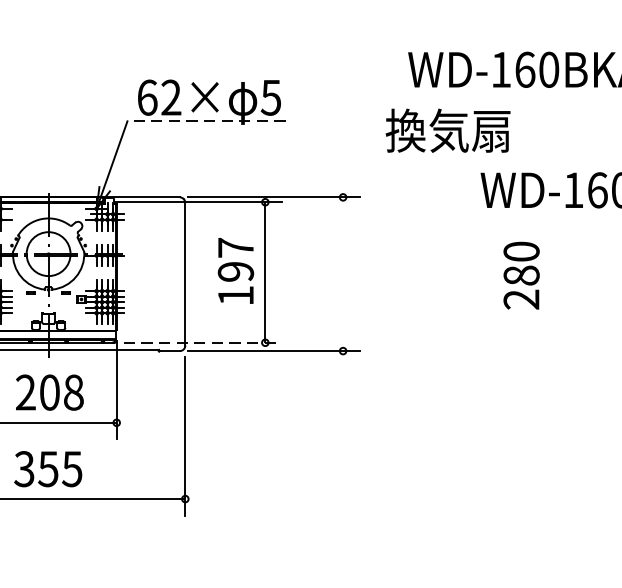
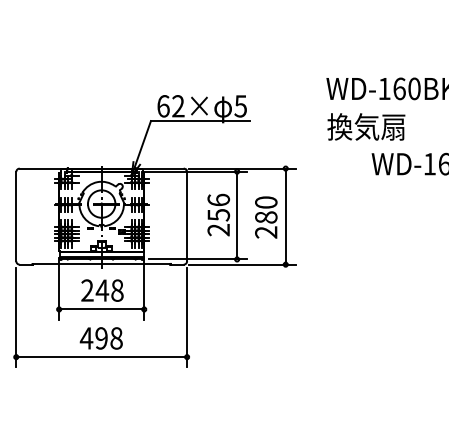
line: (205, 122) -> (199, 121), dashed -> solid
text: (448, 130) -> (366, 126), moved
text: (235, 270) -> (218, 214), 197 -> 256
line: (342, 274) -> (285, 216), added
text: (521, 275) -> (266, 217), moved
line: (203, 342) -> (198, 259), dashed -> solid
text: (49, 392) -> (102, 290), 208 -> 248
text: (46, 469) -> (100, 338), 355 -> 498

